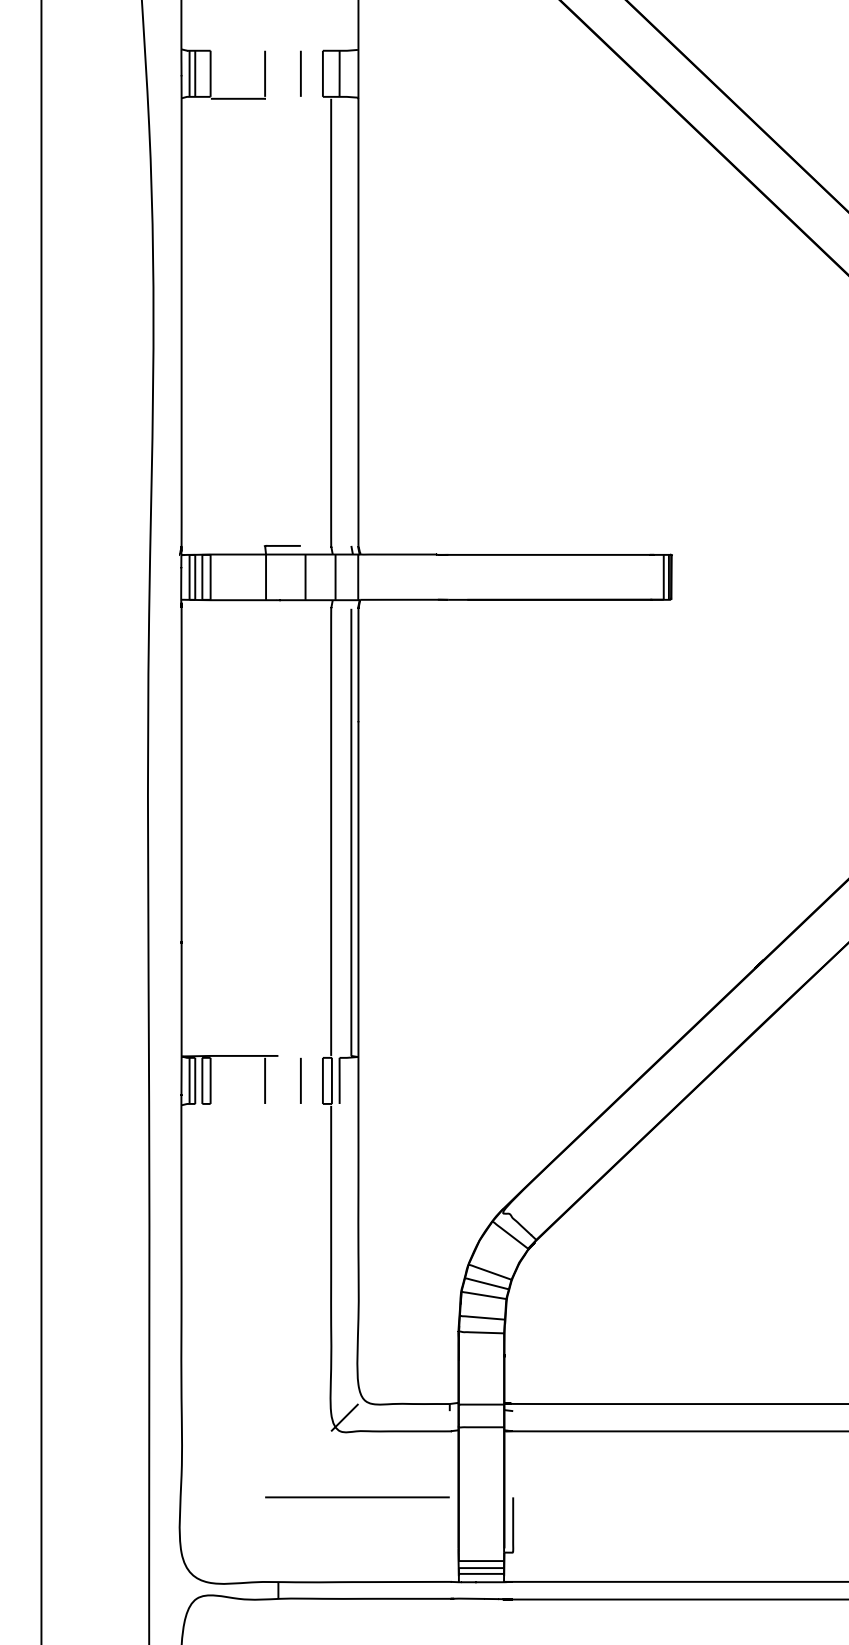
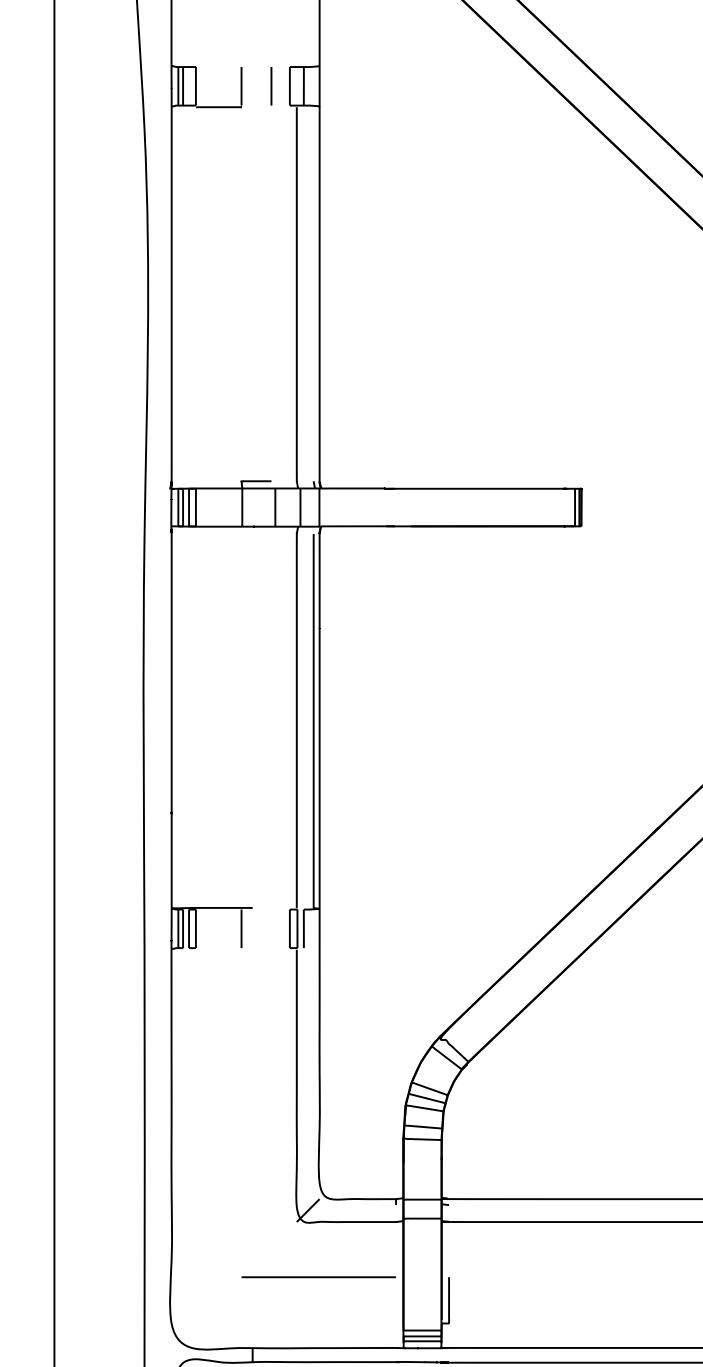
line: (300, 1080) -> (271, 928), removed

